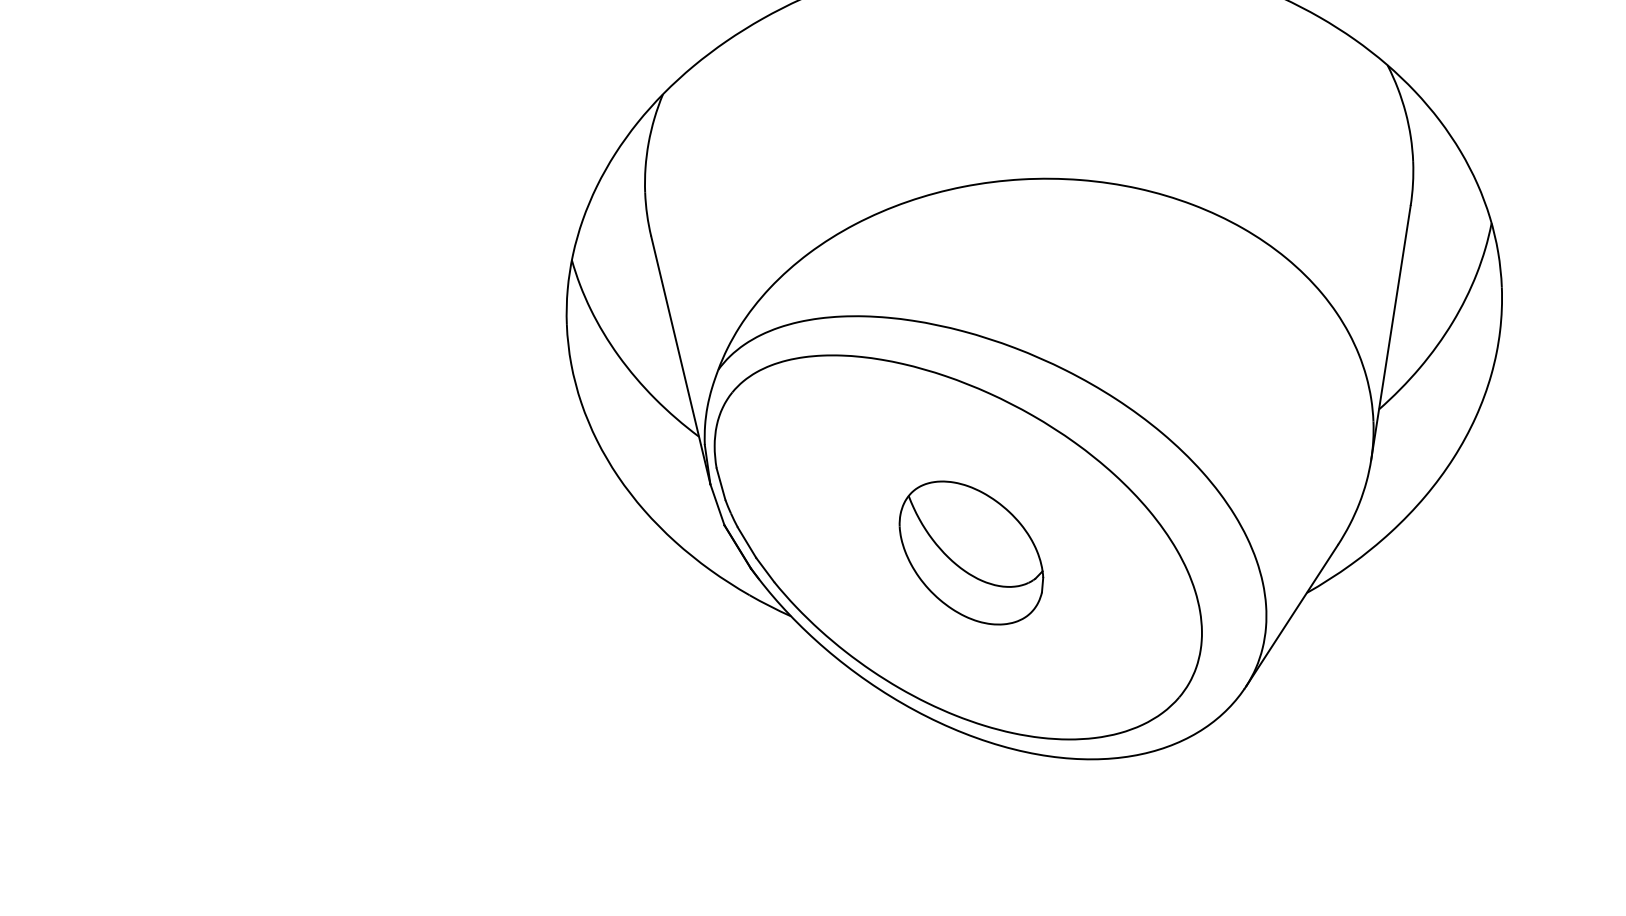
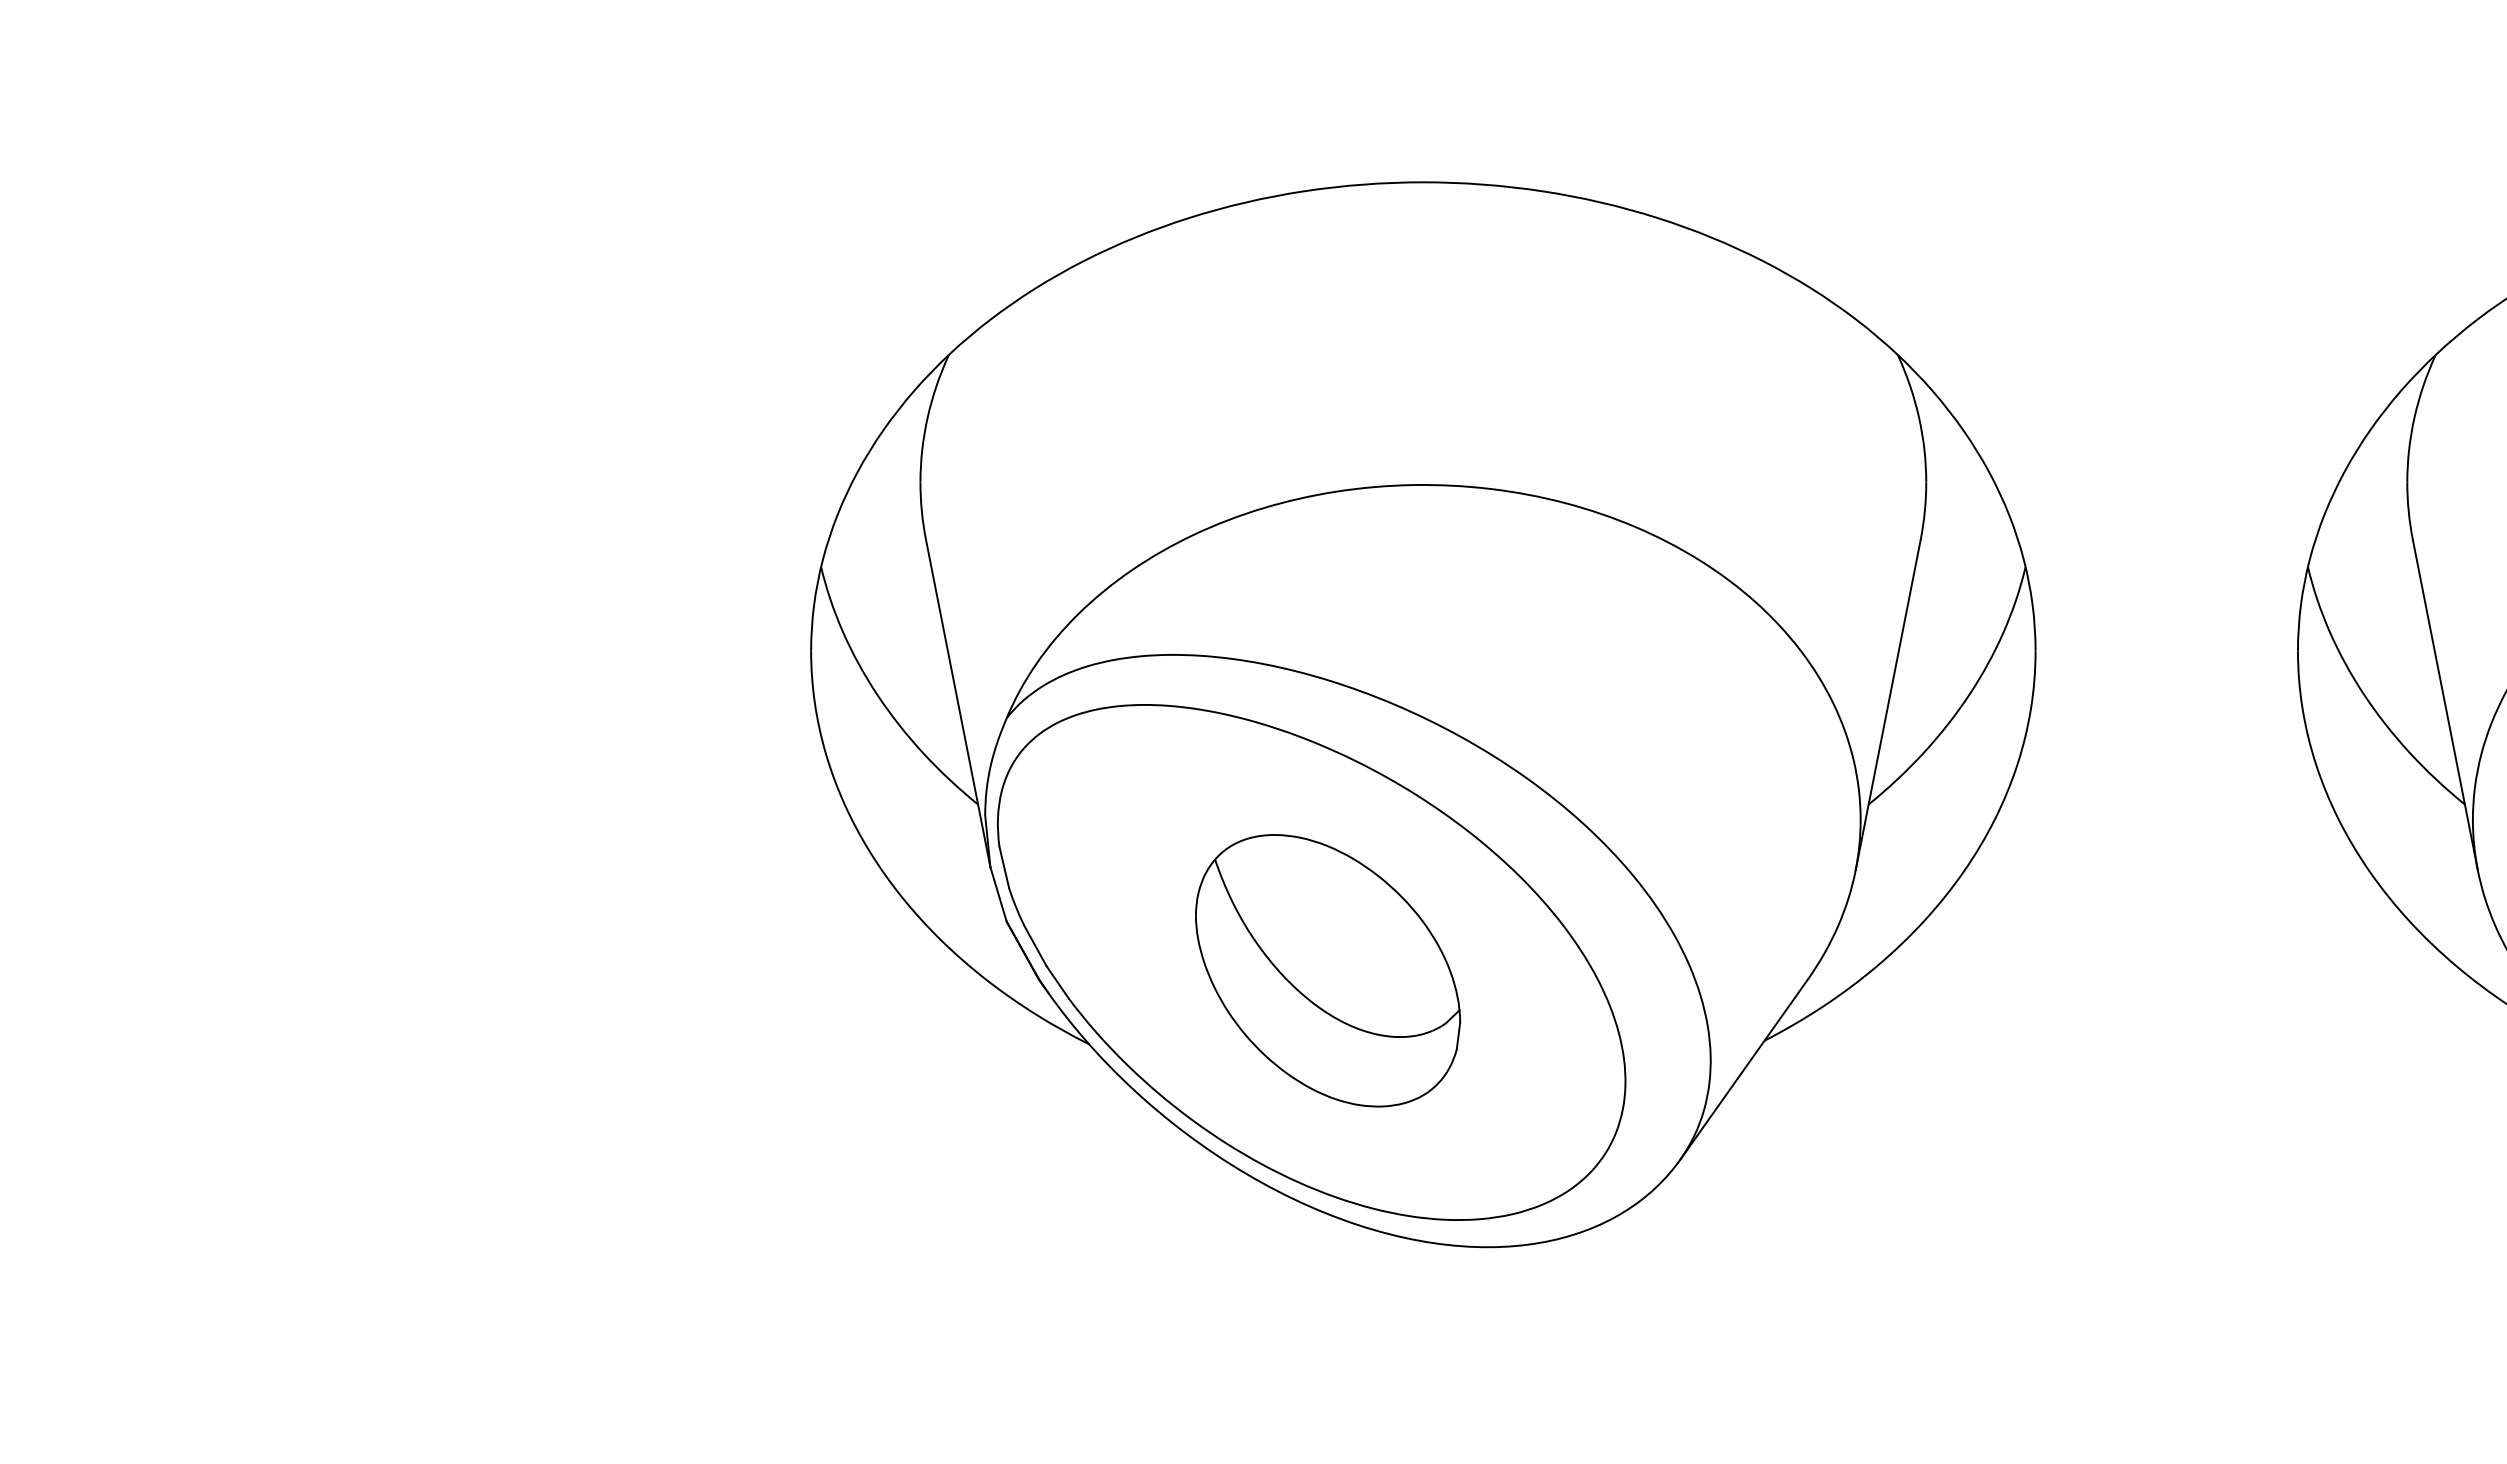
part: (971, 552) -> (1328, 970), size x1.43

